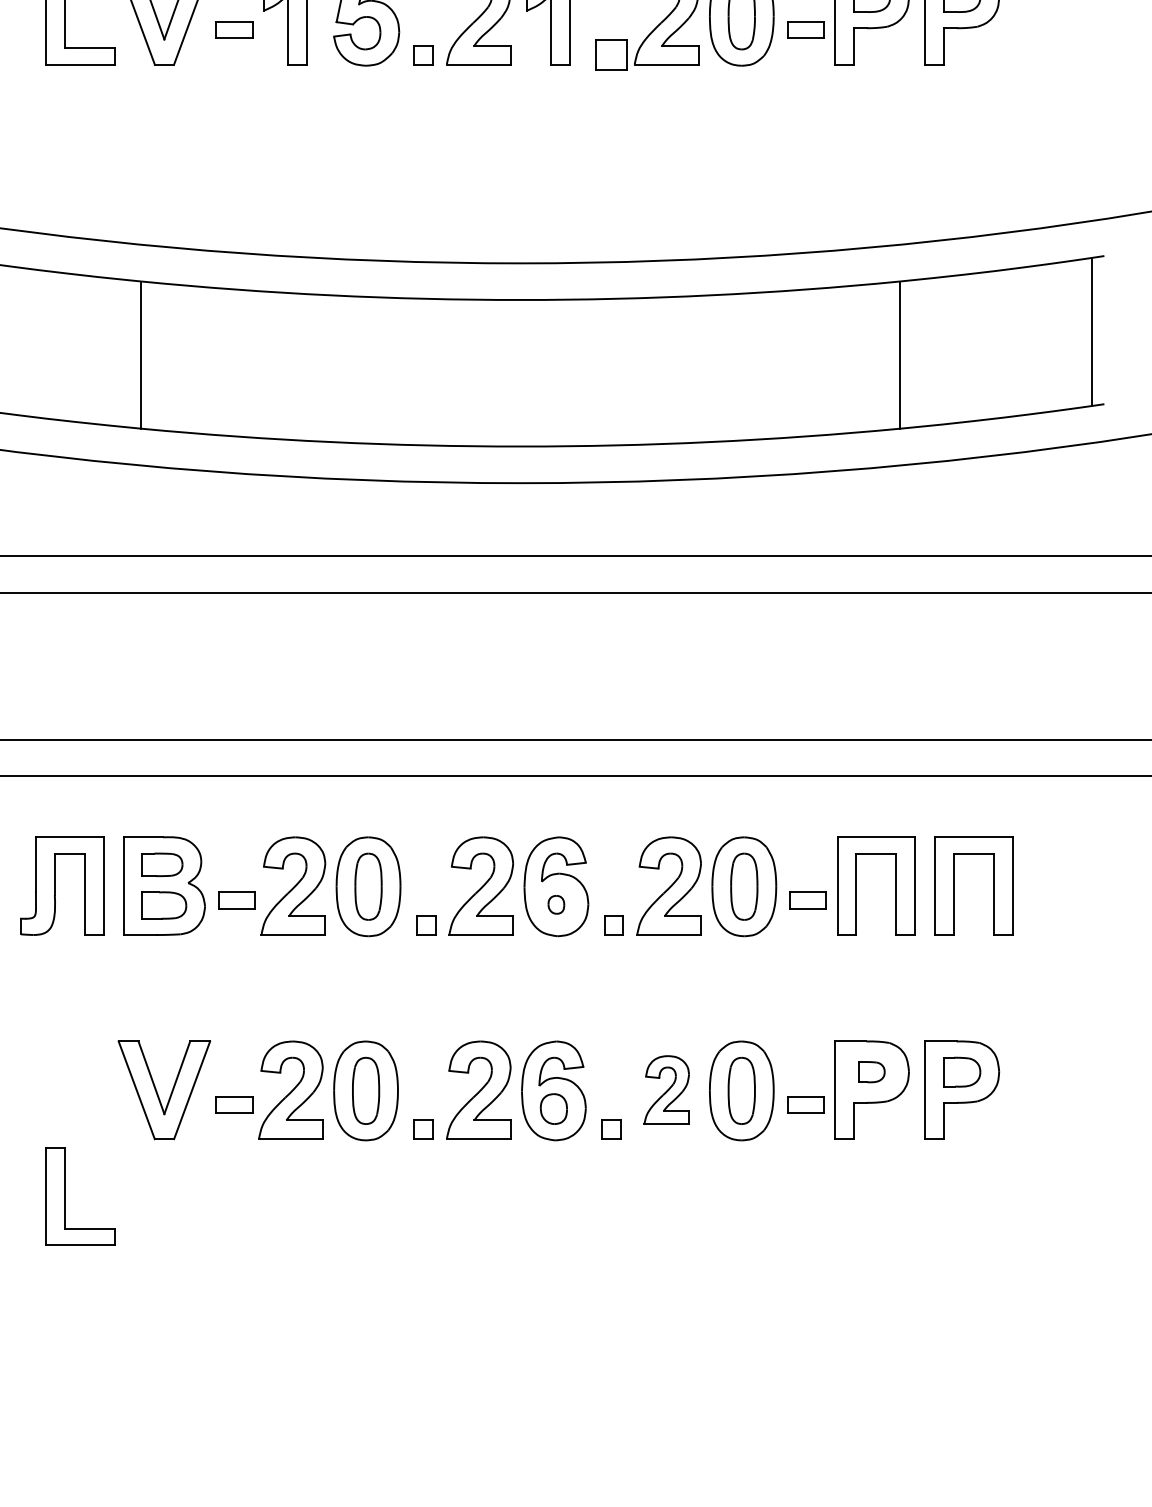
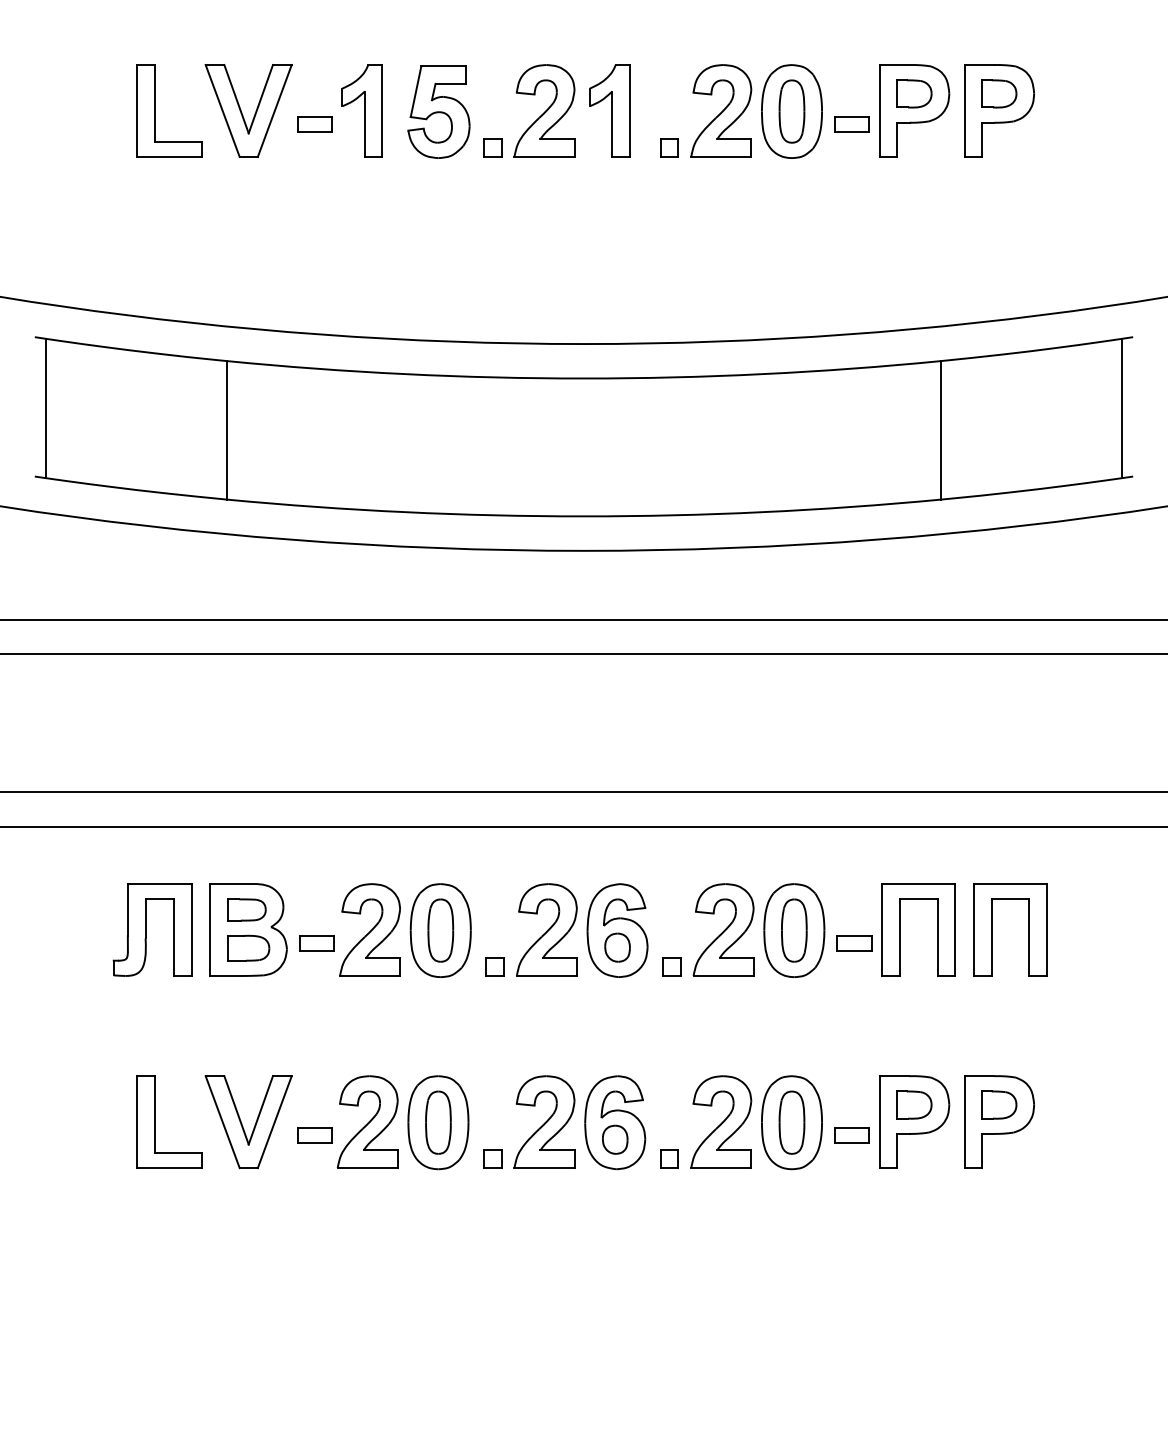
part: (611, 54) -> (669, 147), size x0.62
part: (556, 904) -> (617, 947), size x1.67
part: (872, 1071) -> (914, 1104), size x1.43
part: (666, 1089) -> (721, 1121), size x1.43
part: (65, 1195) -> (155, 1121), moved

